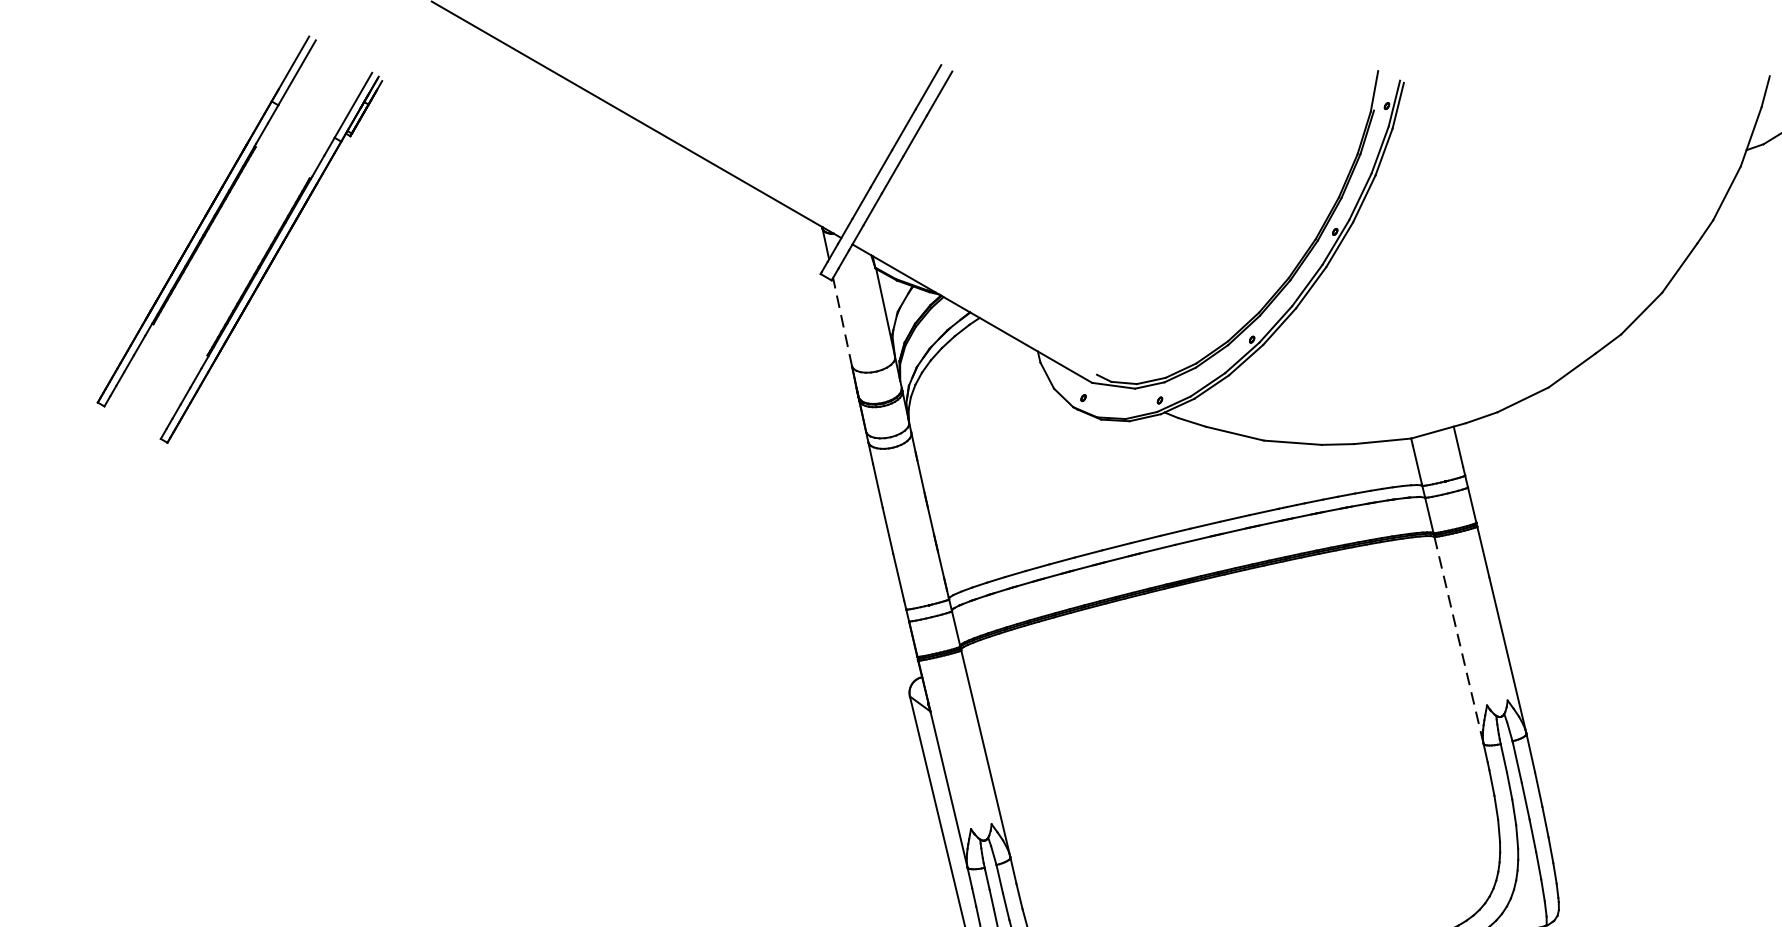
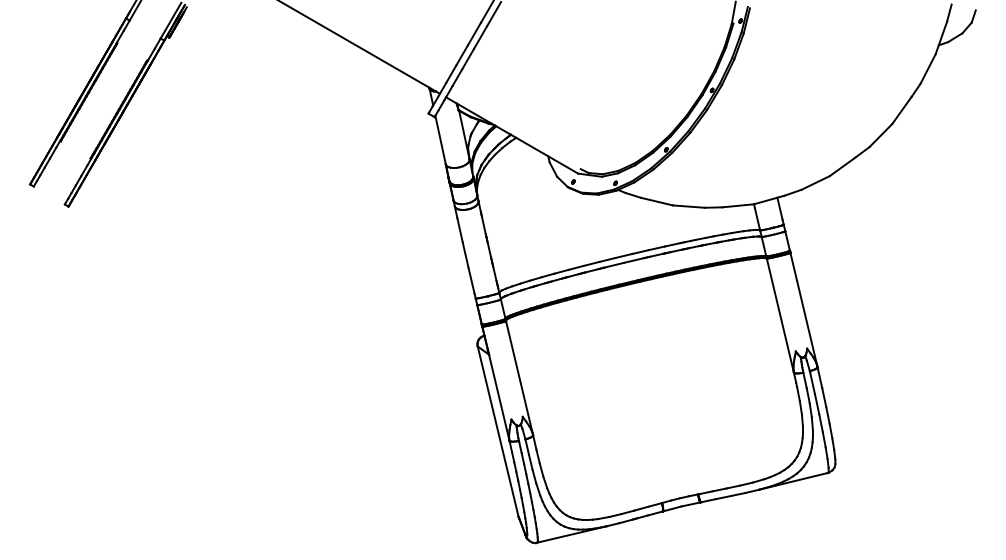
line: (842, 322) -> (440, 140), dashed -> solid
line: (1459, 640) -> (780, 315), dashed -> solid

